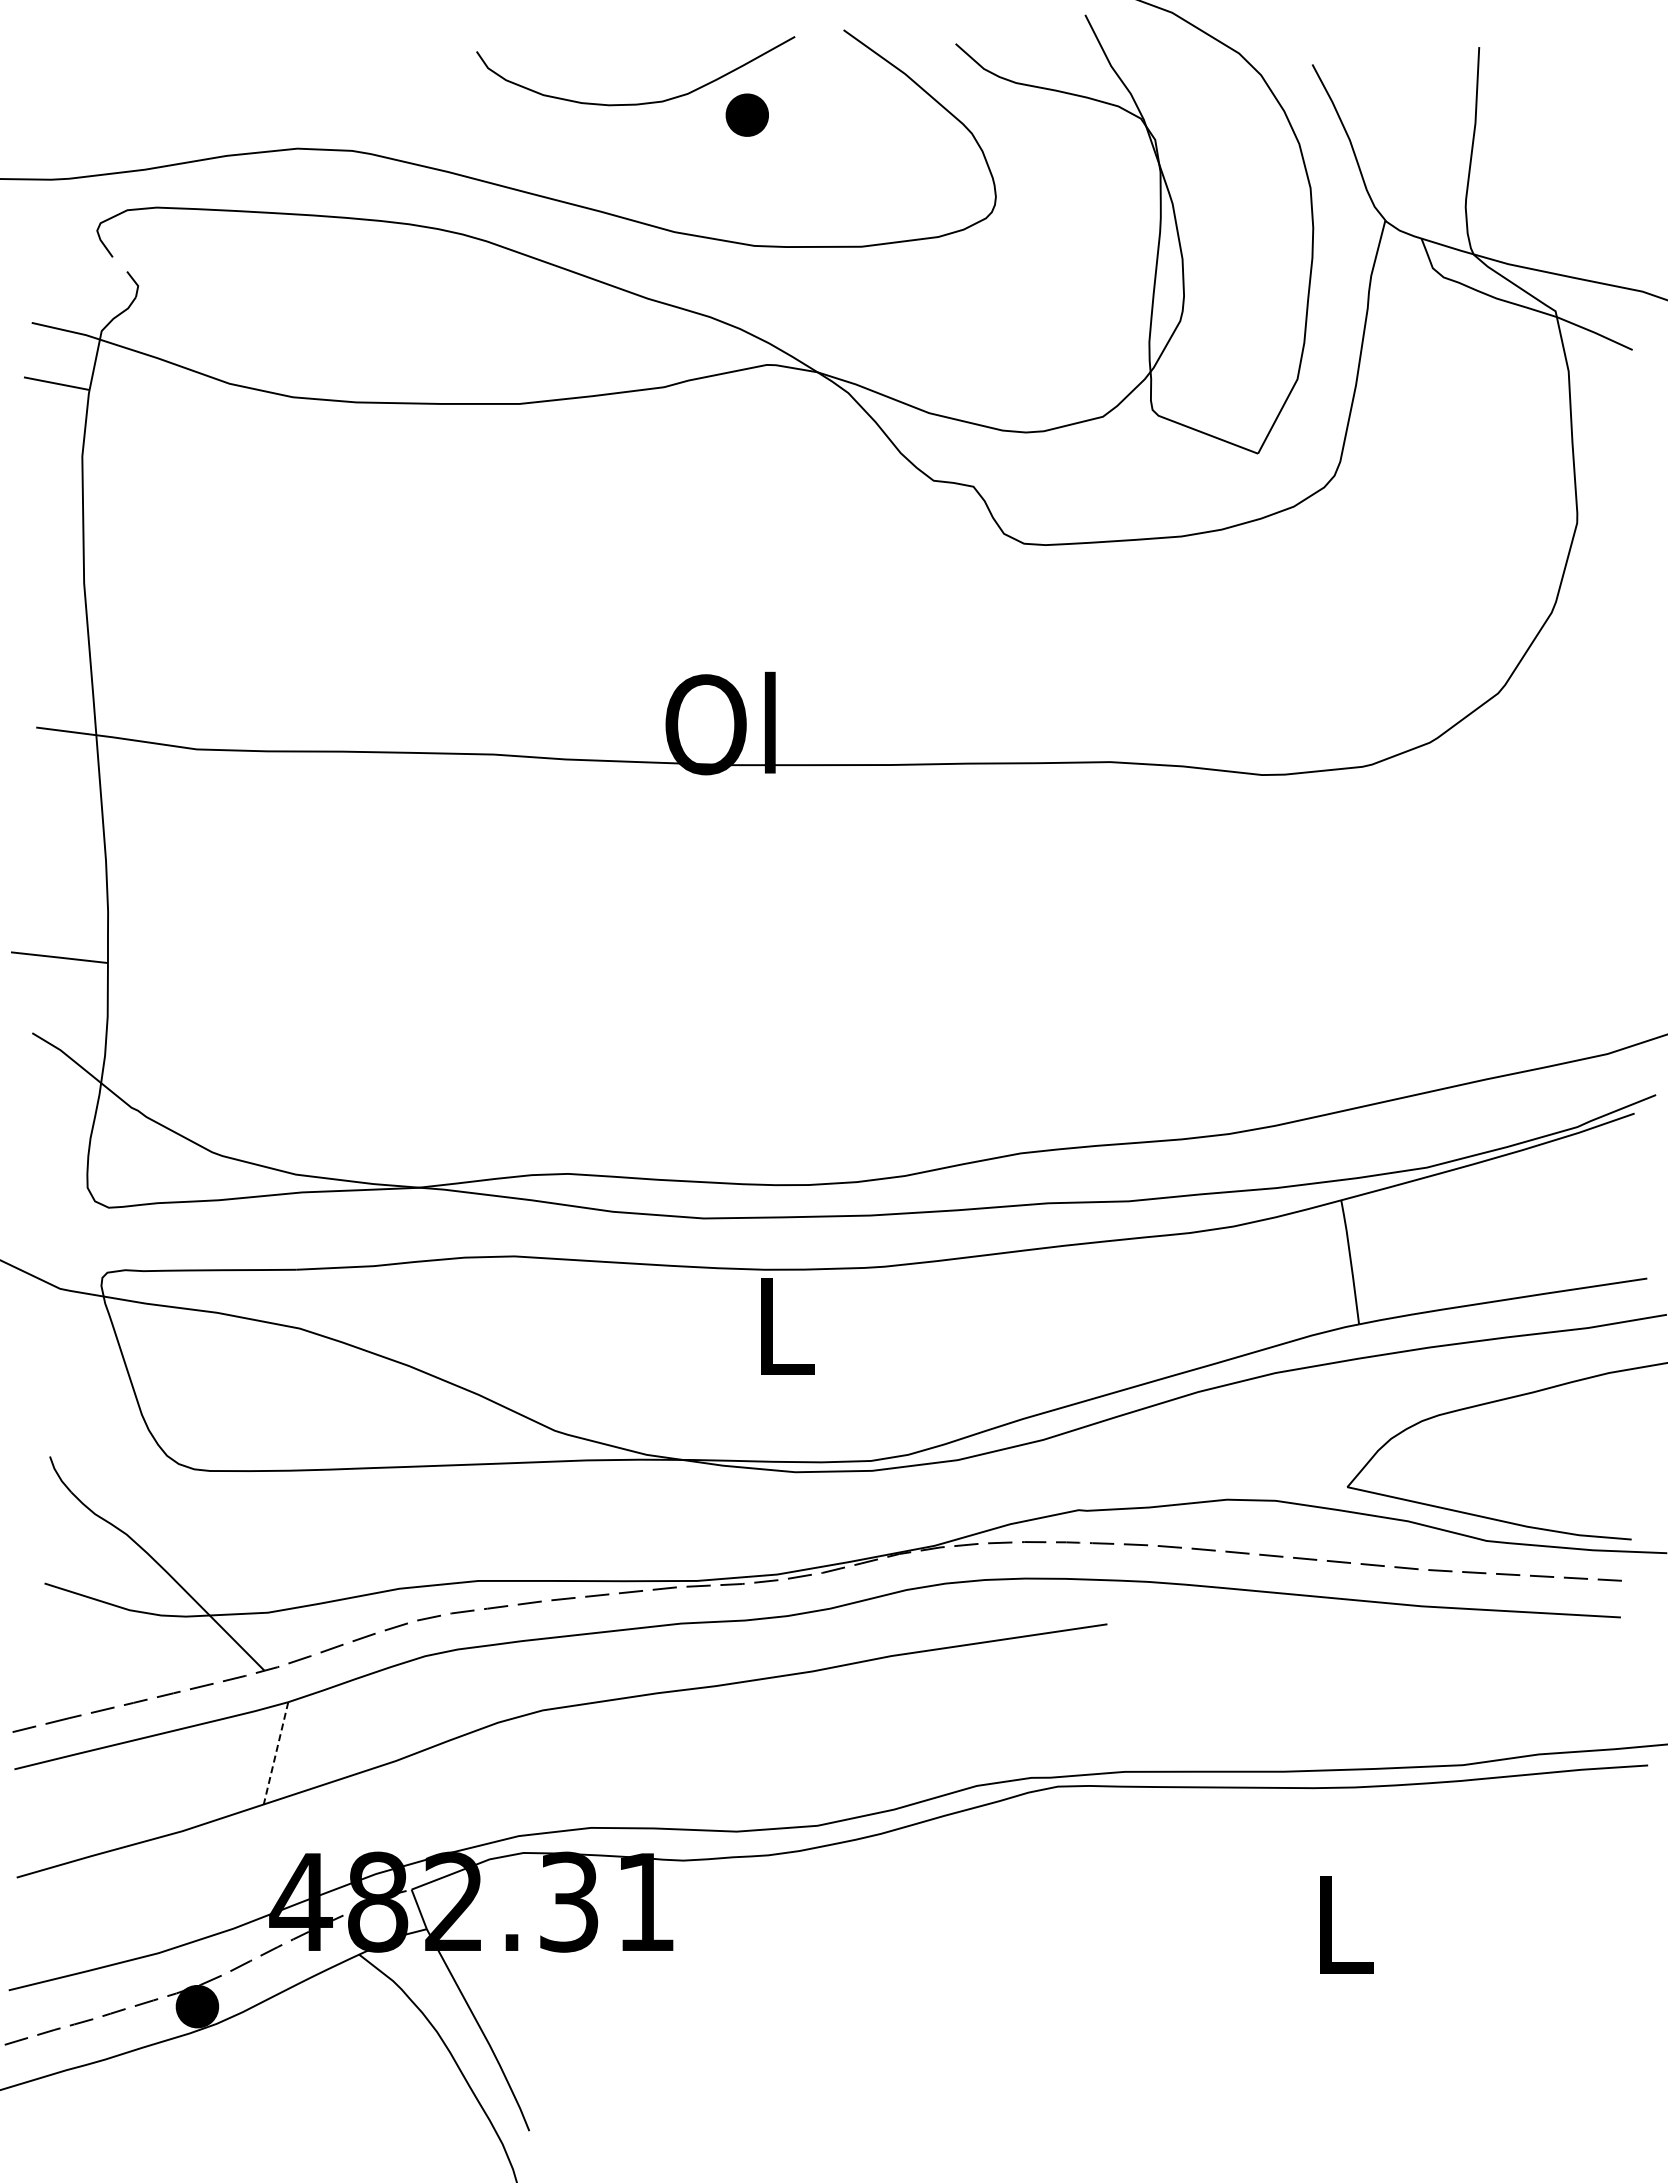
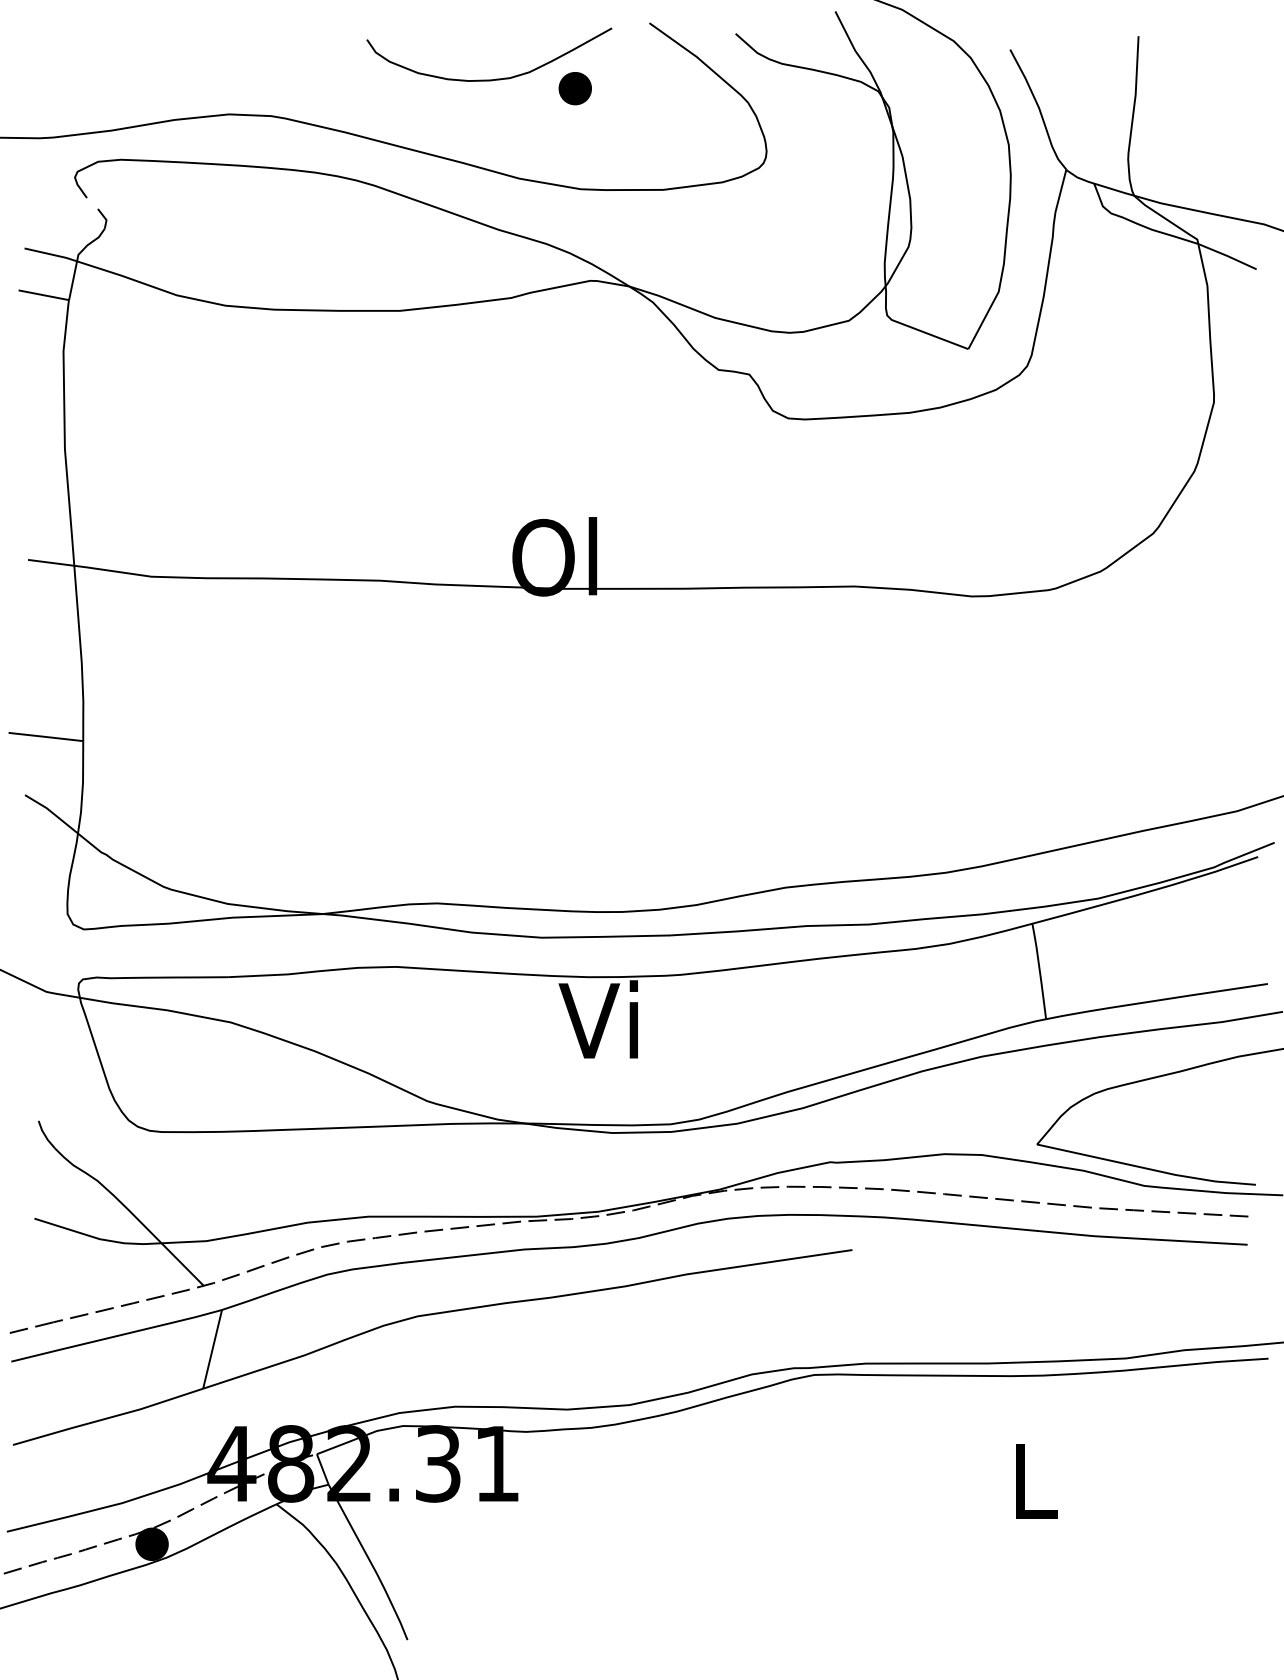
text: (776, 1324) -> (597, 1019), L -> Vi
line: (276, 1753) -> (212, 1349), dashed -> solid

